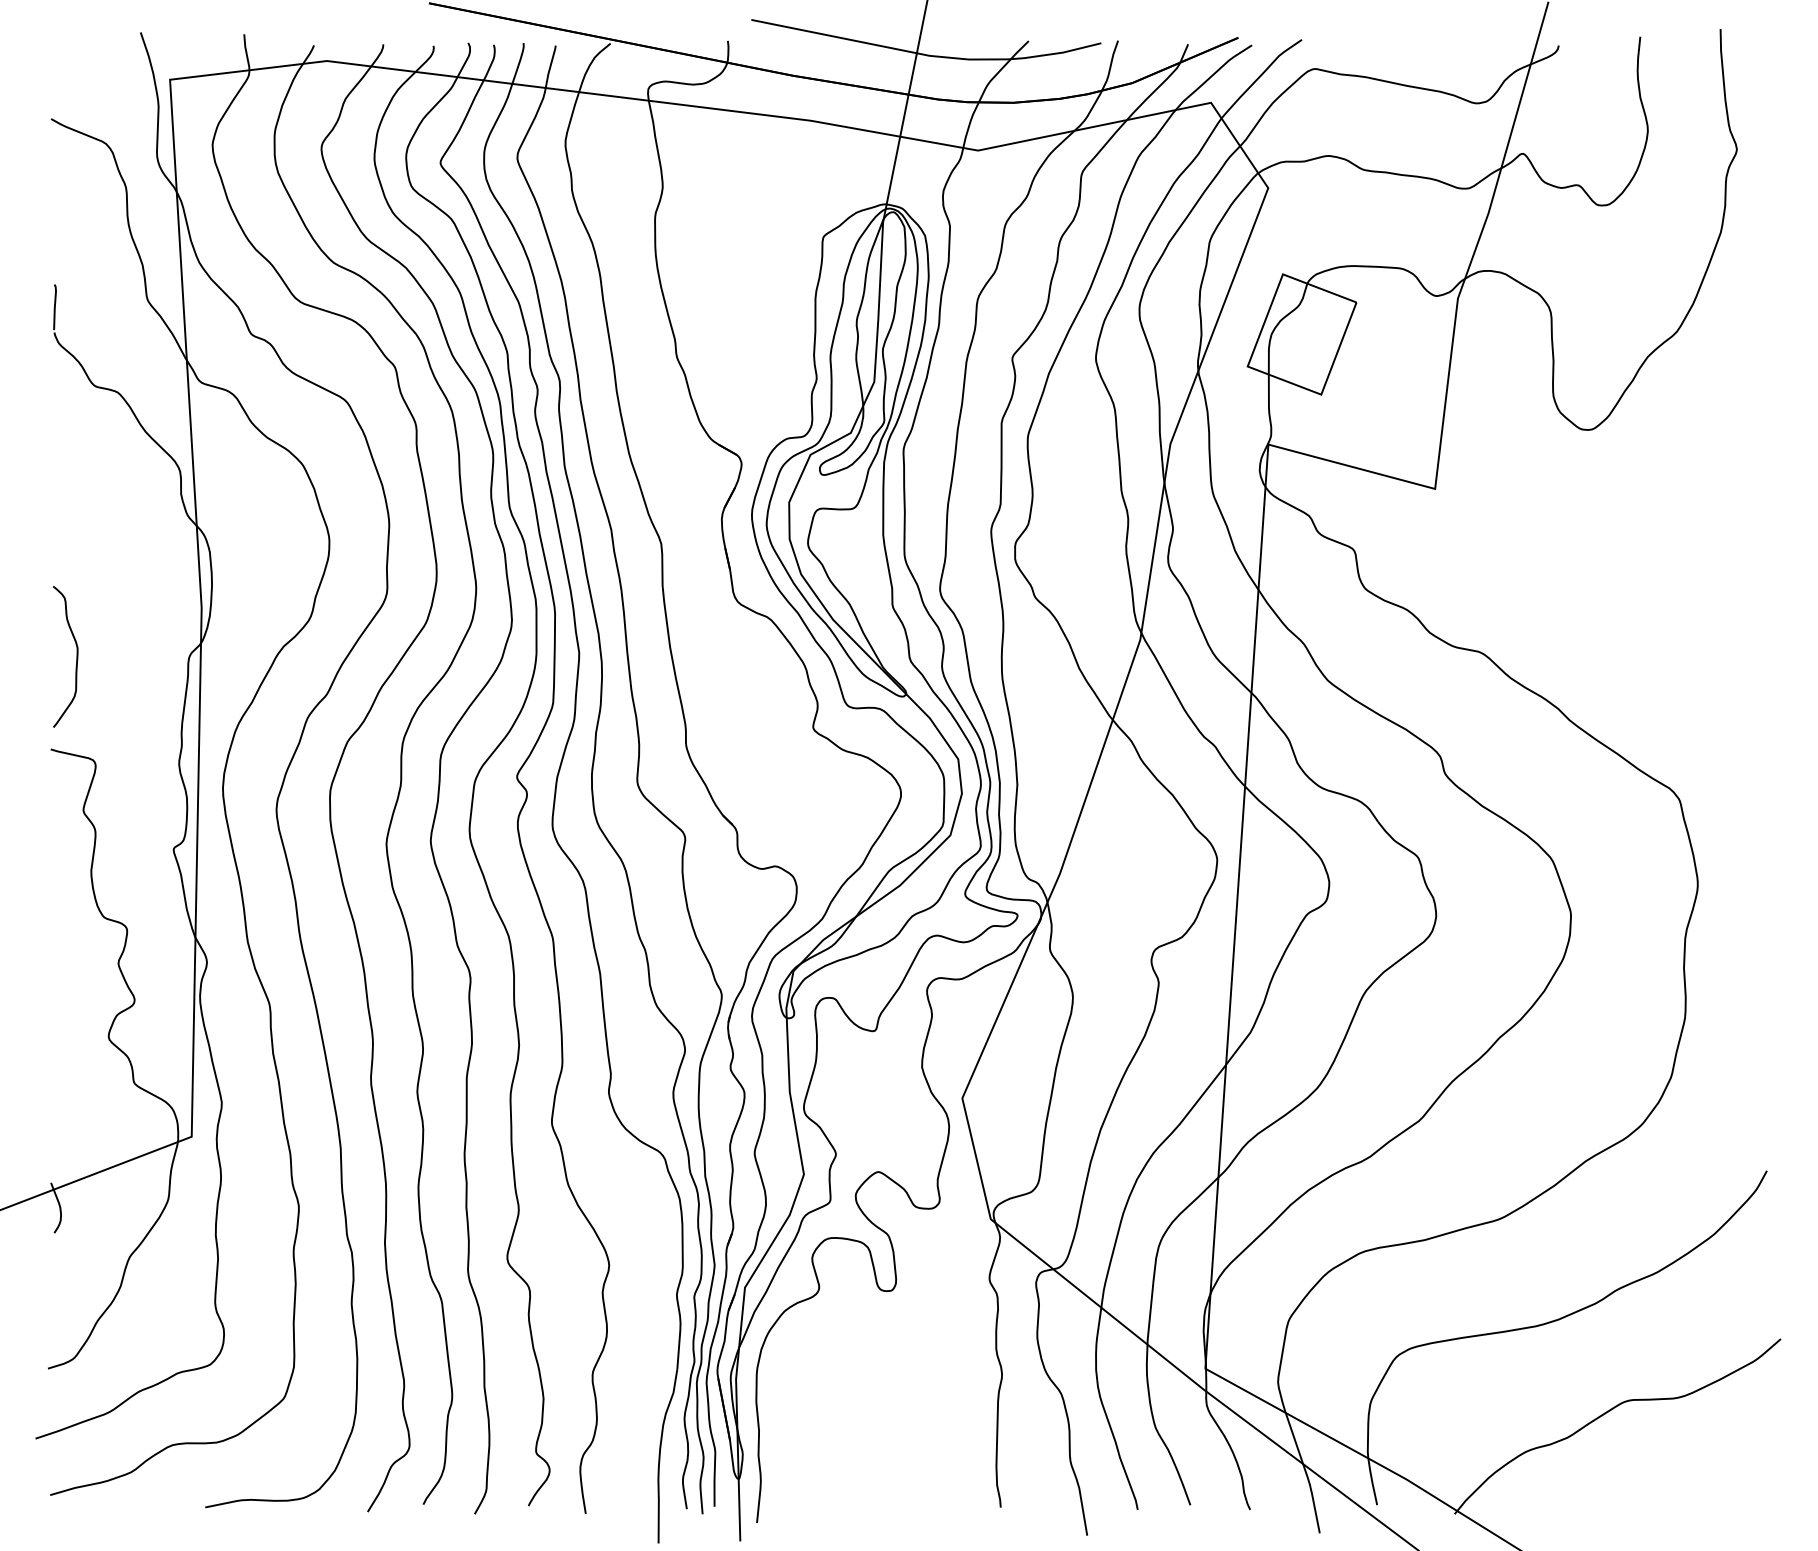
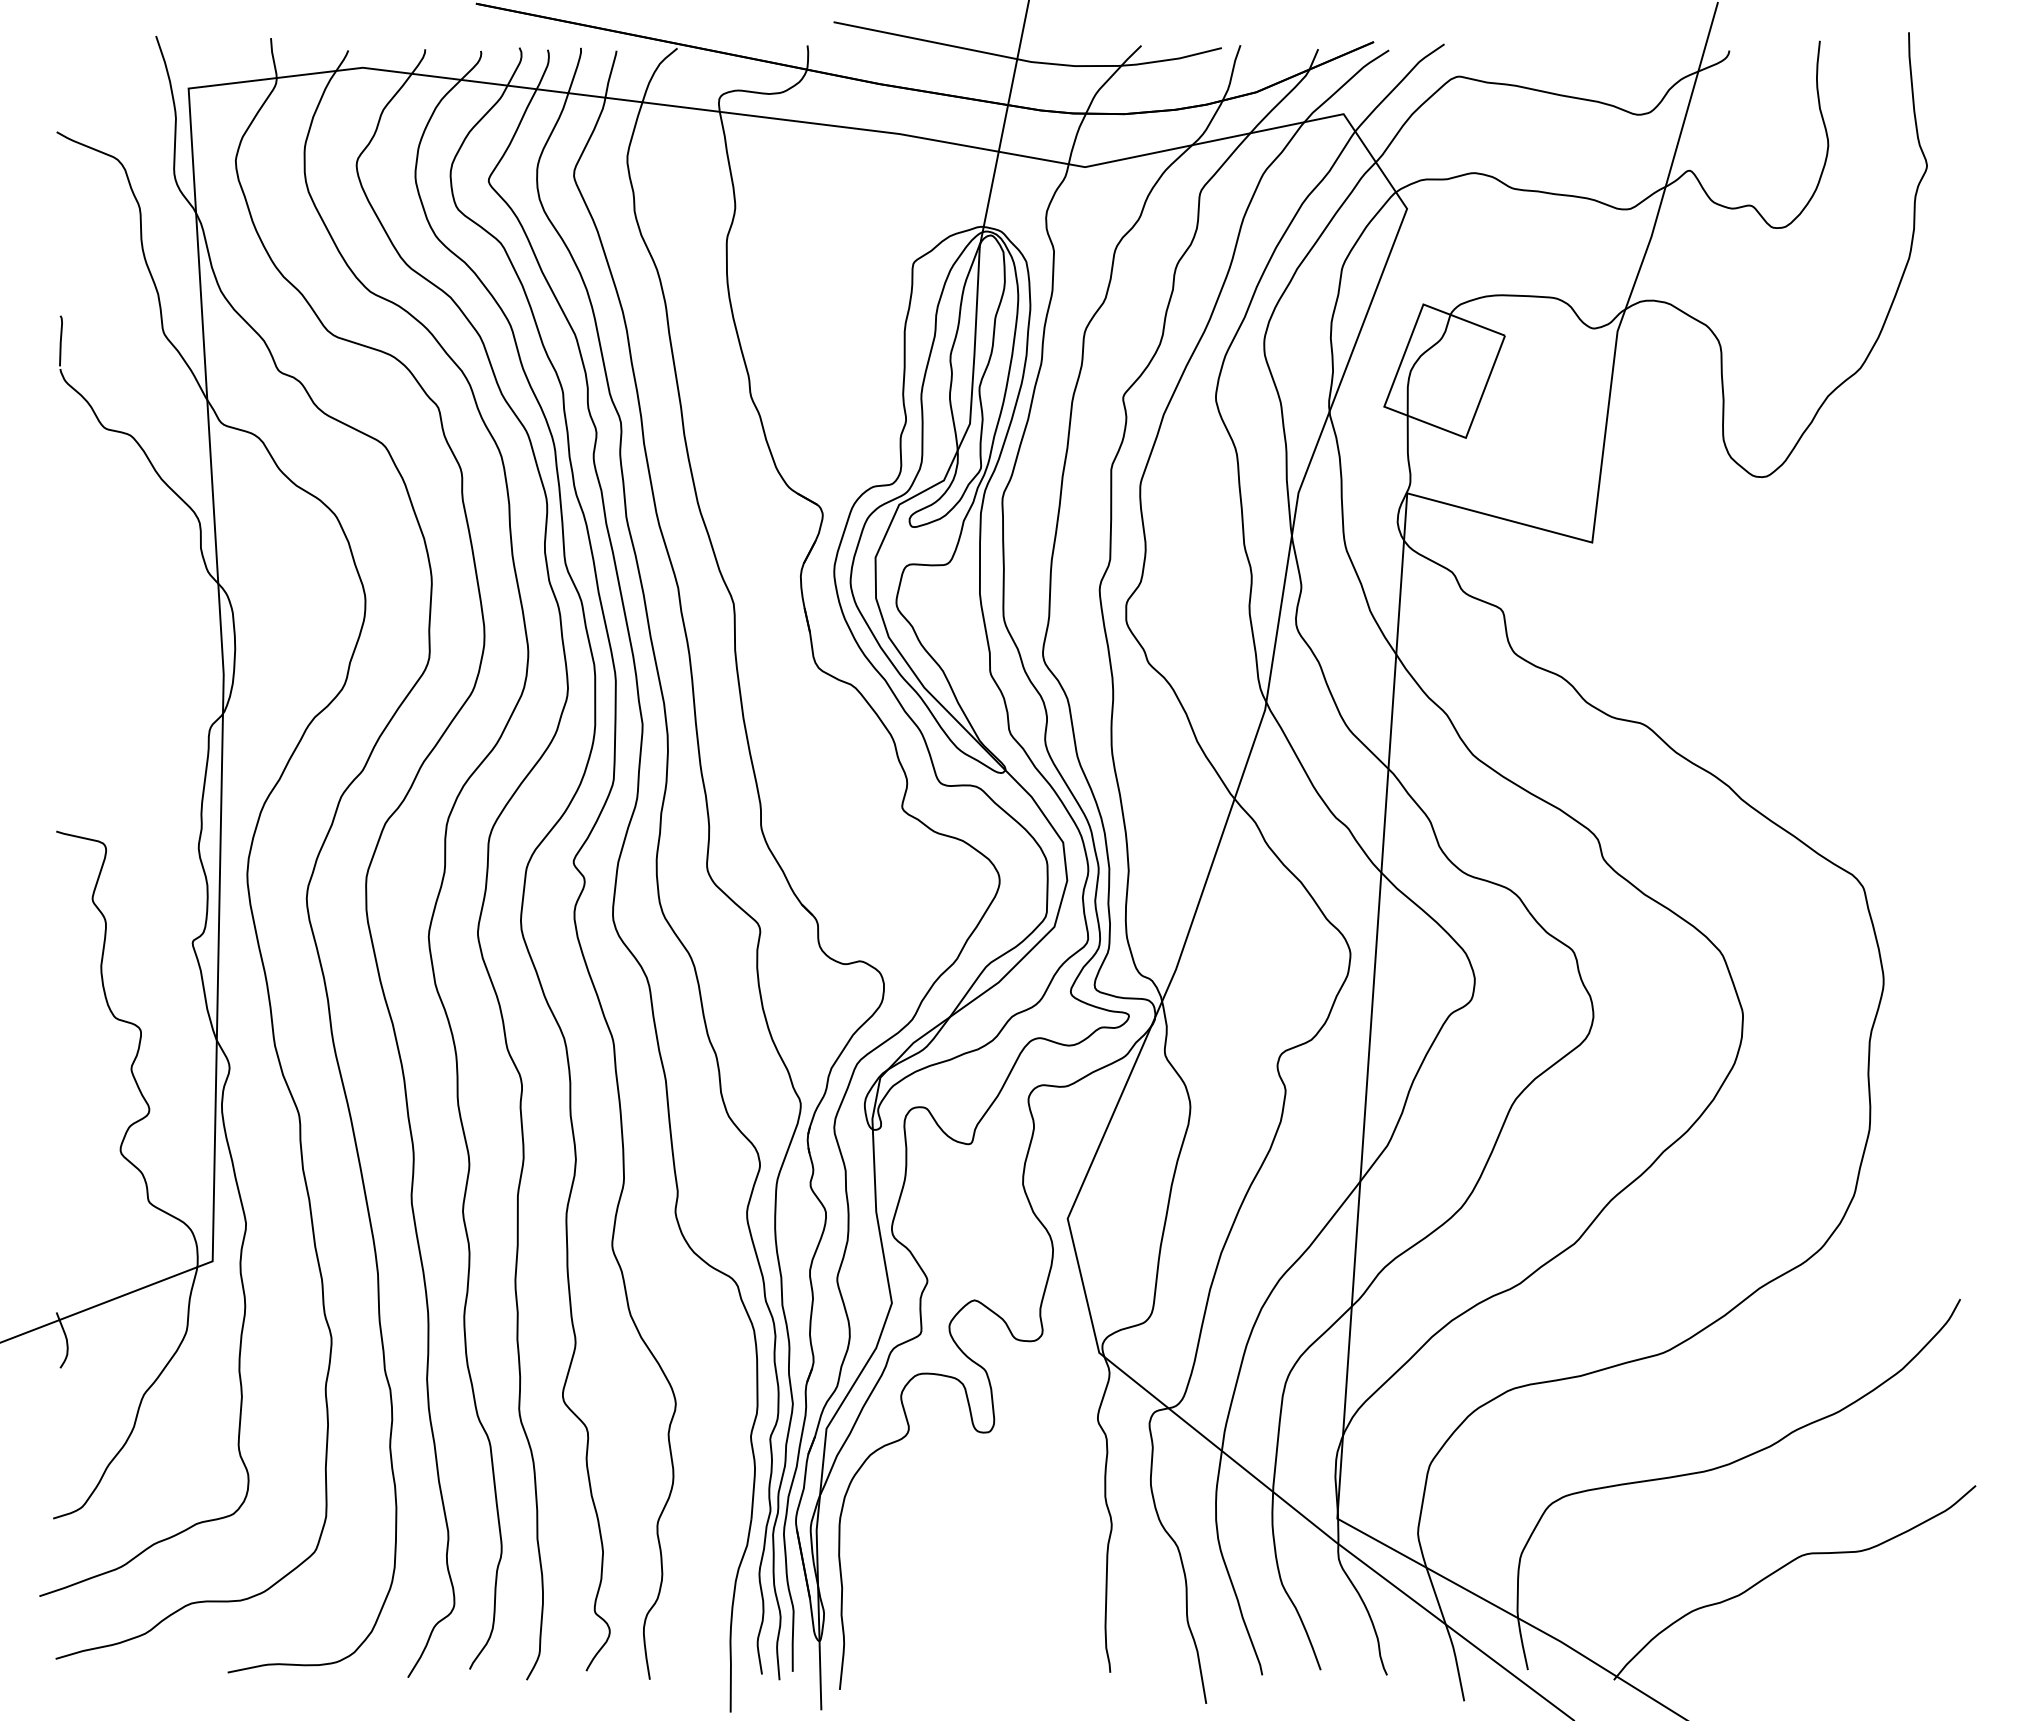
curve: (76, 657) -> (84, 729), removed

